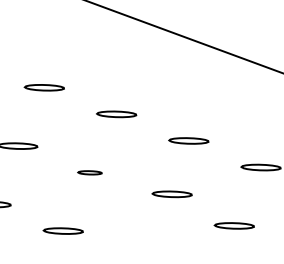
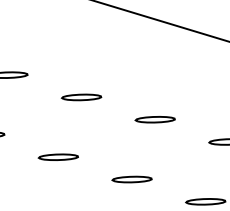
part: (89, 172) -> (57, 157), size x1.67
part: (171, 194) -> (131, 179), moved

